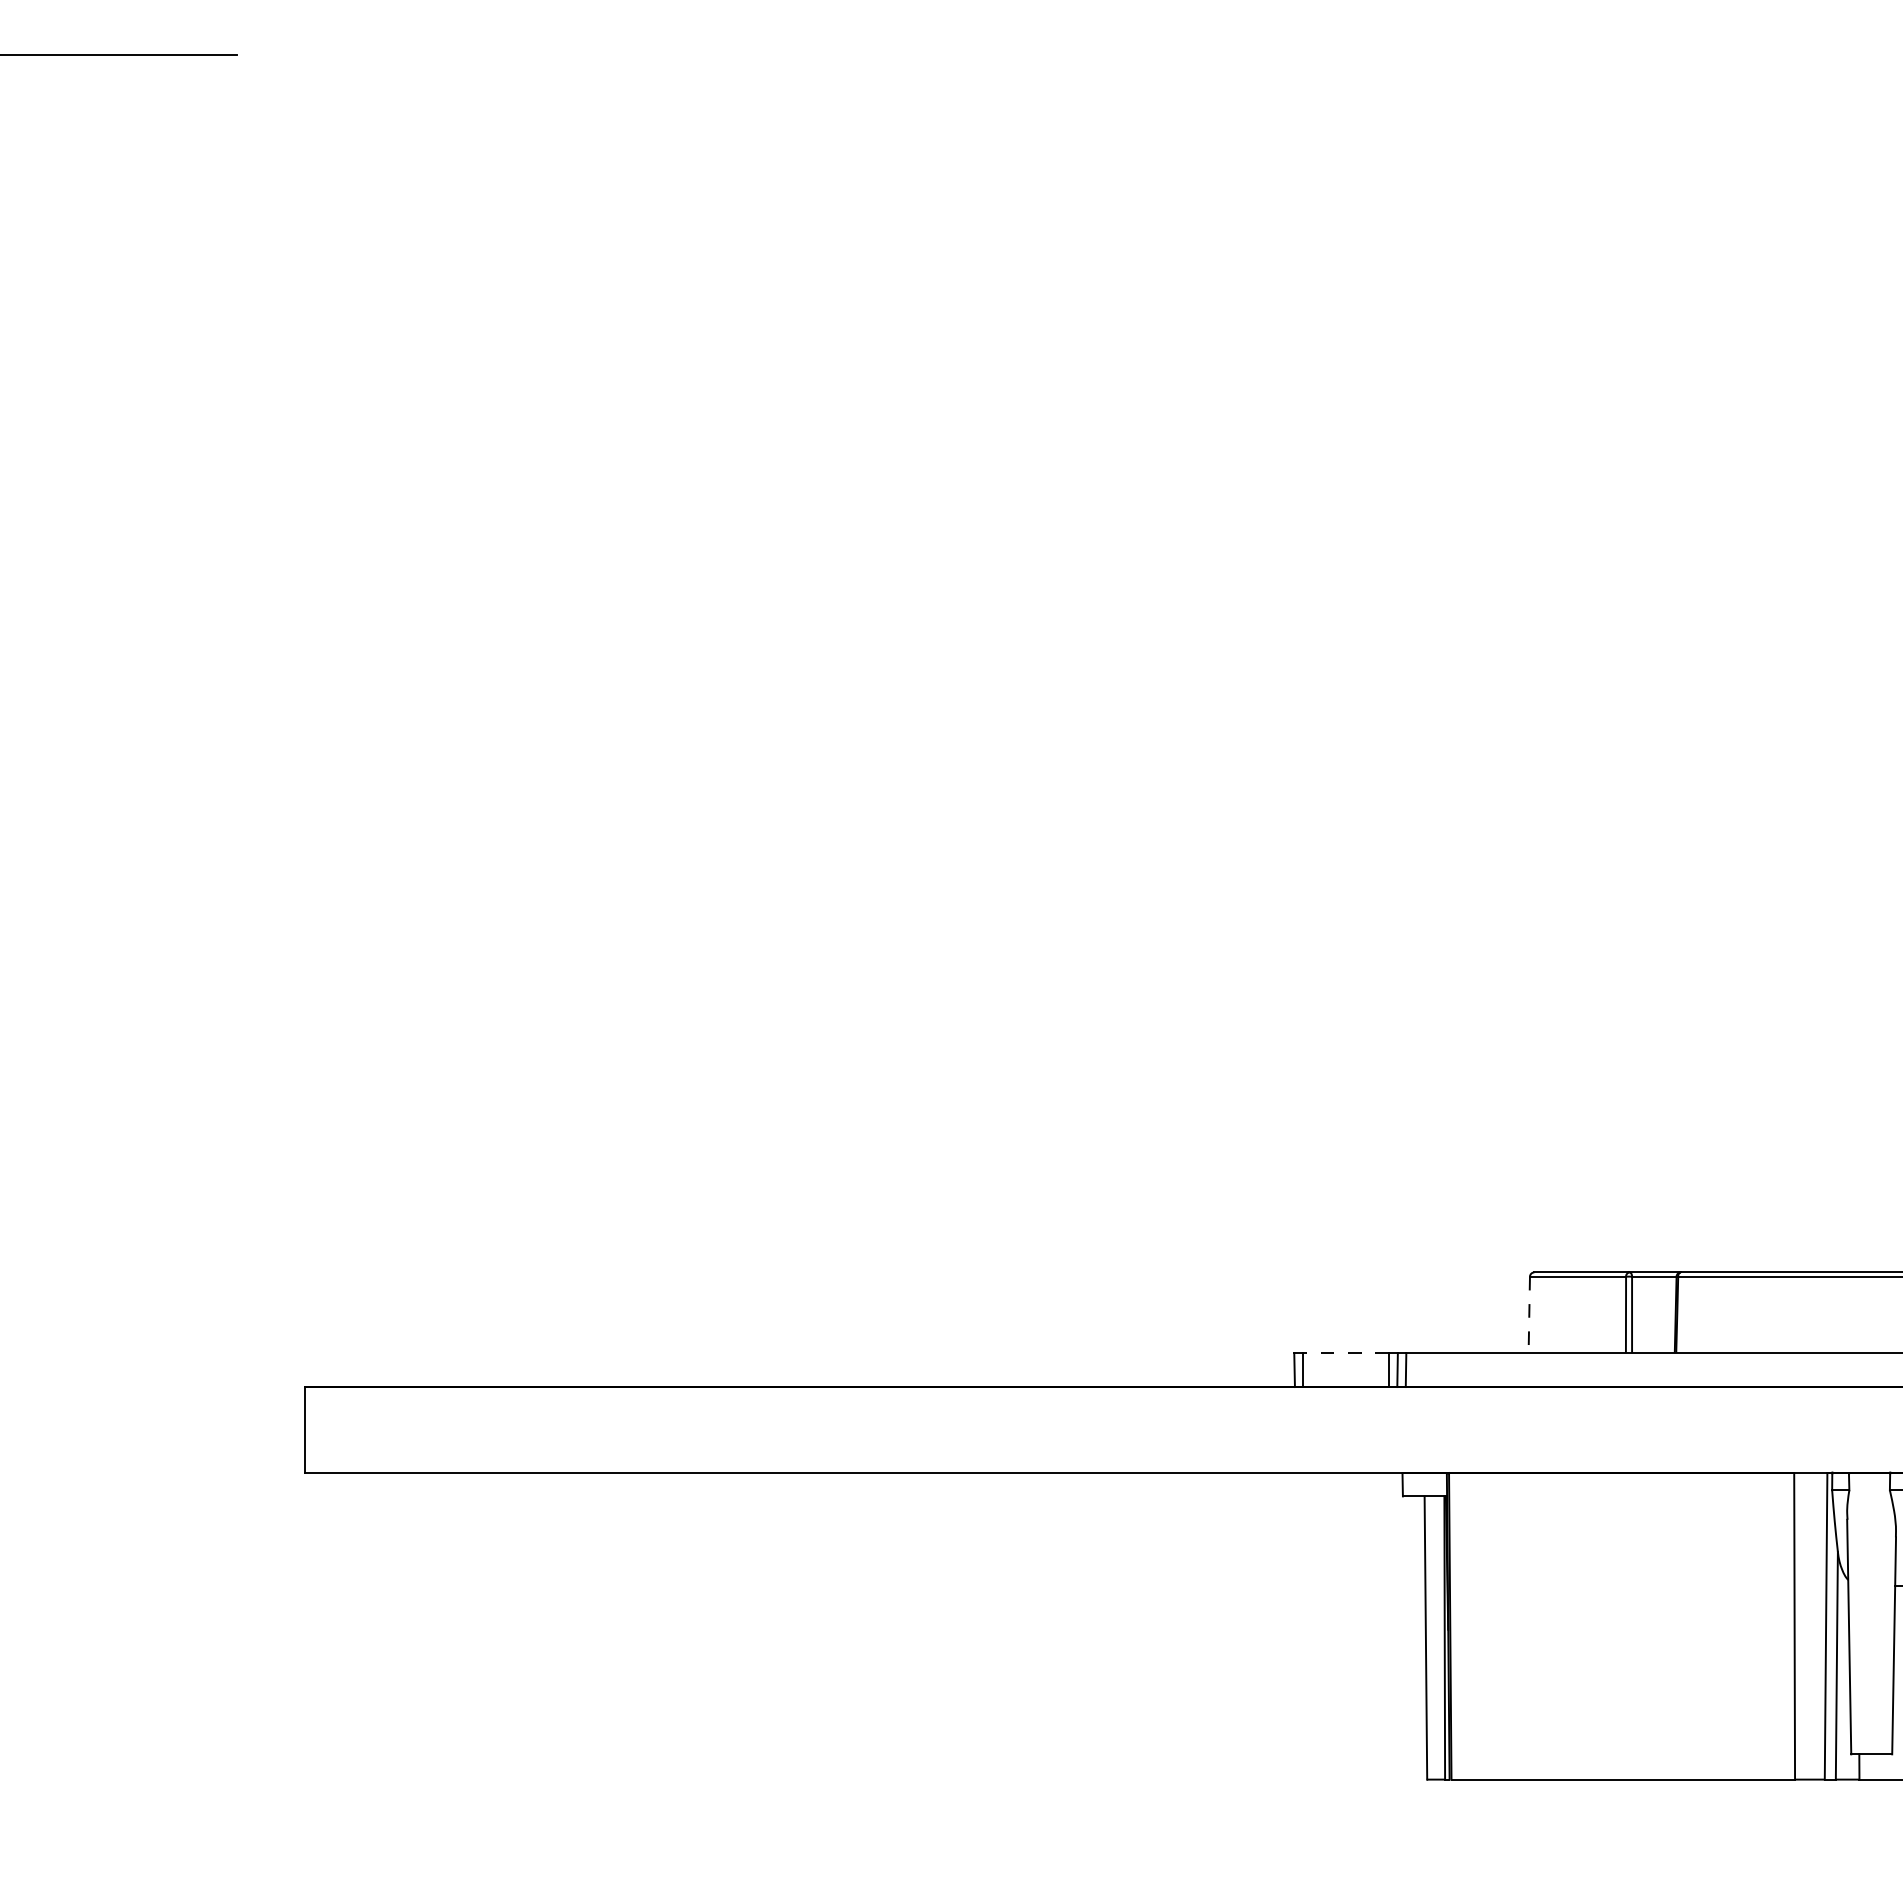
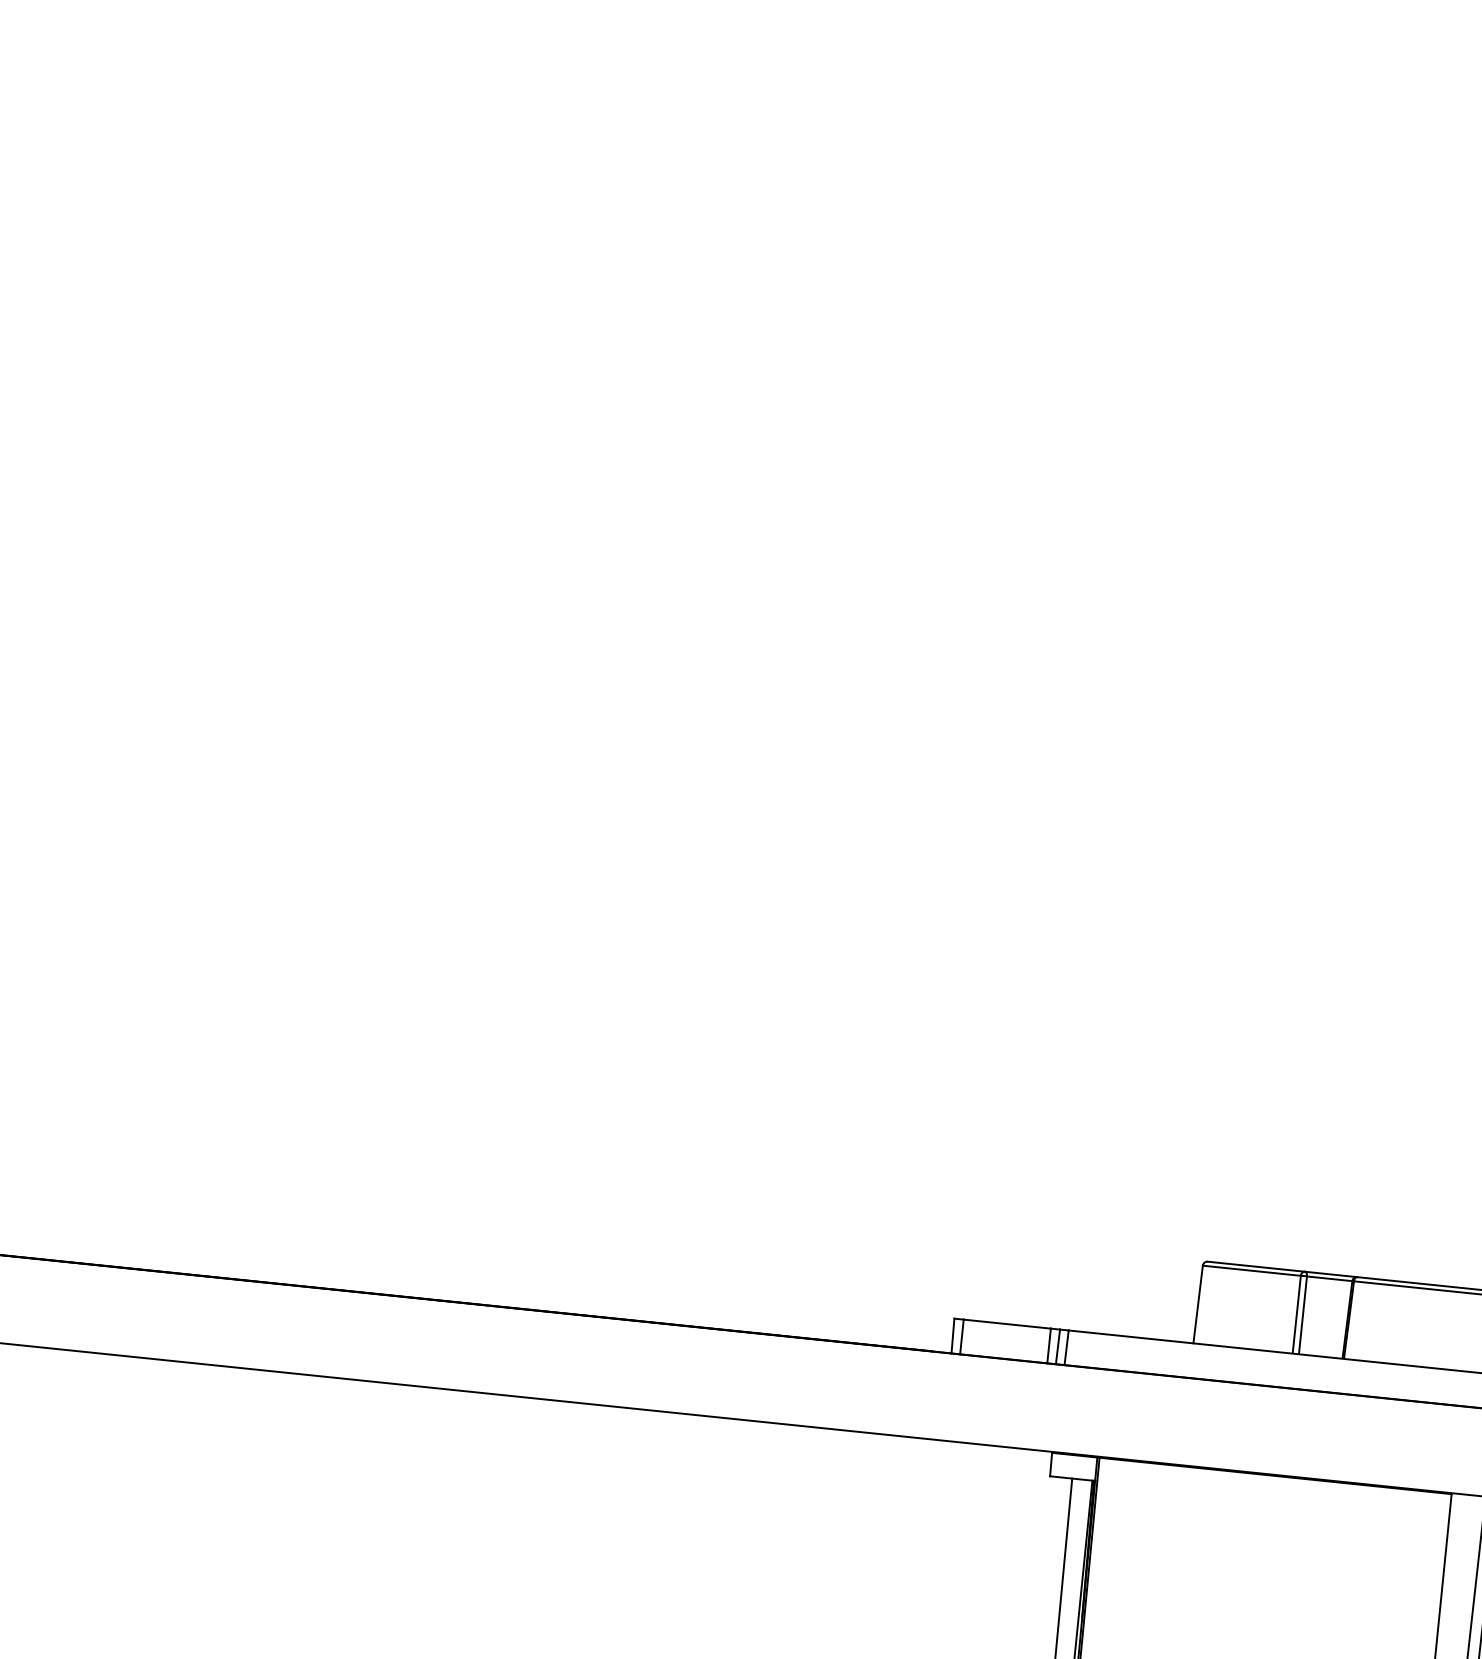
line: (1529, 1315) -> (1198, 1305), dashed -> solid
line: (1346, 1353) -> (1007, 1324), dashed -> solid

